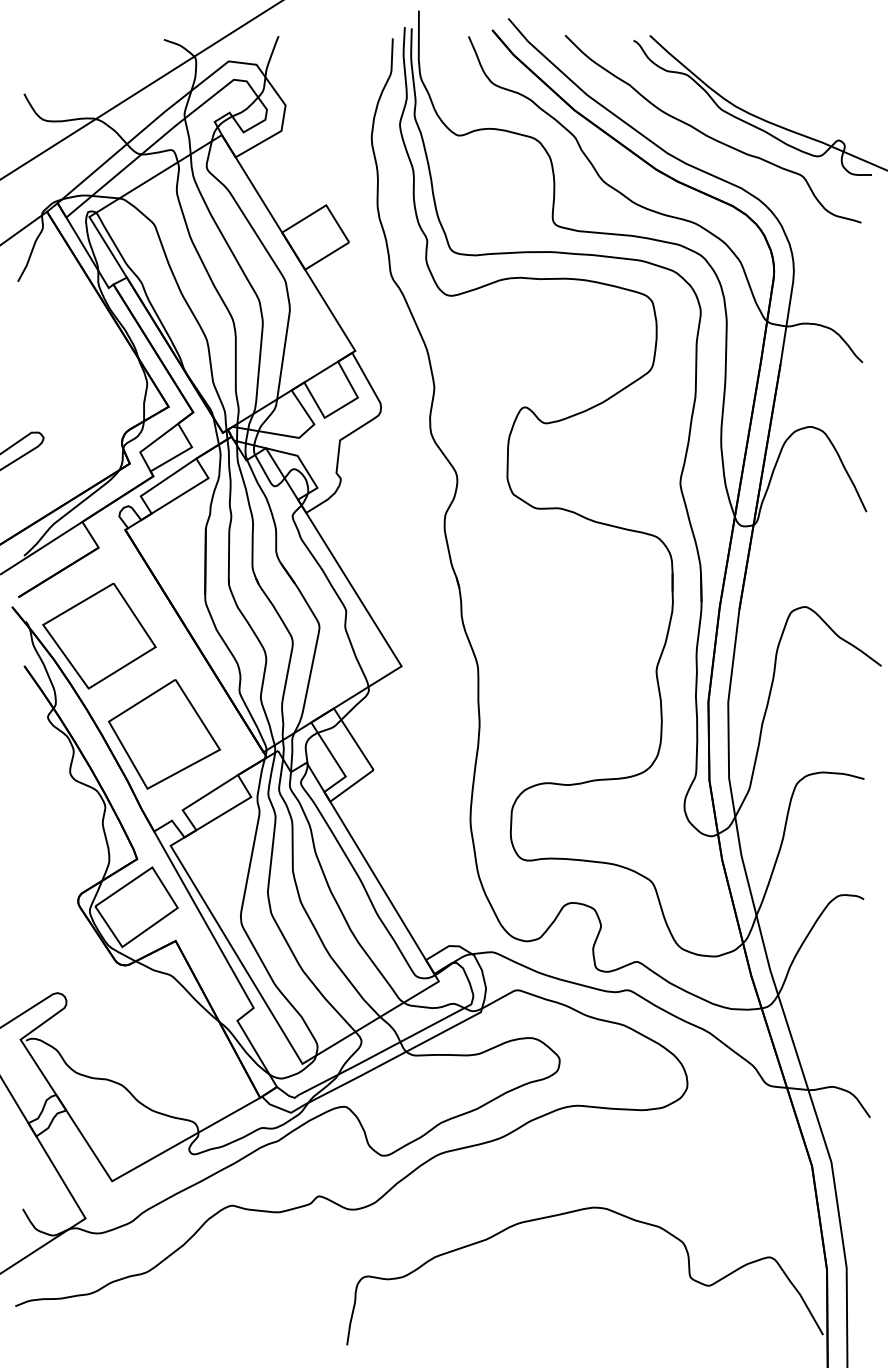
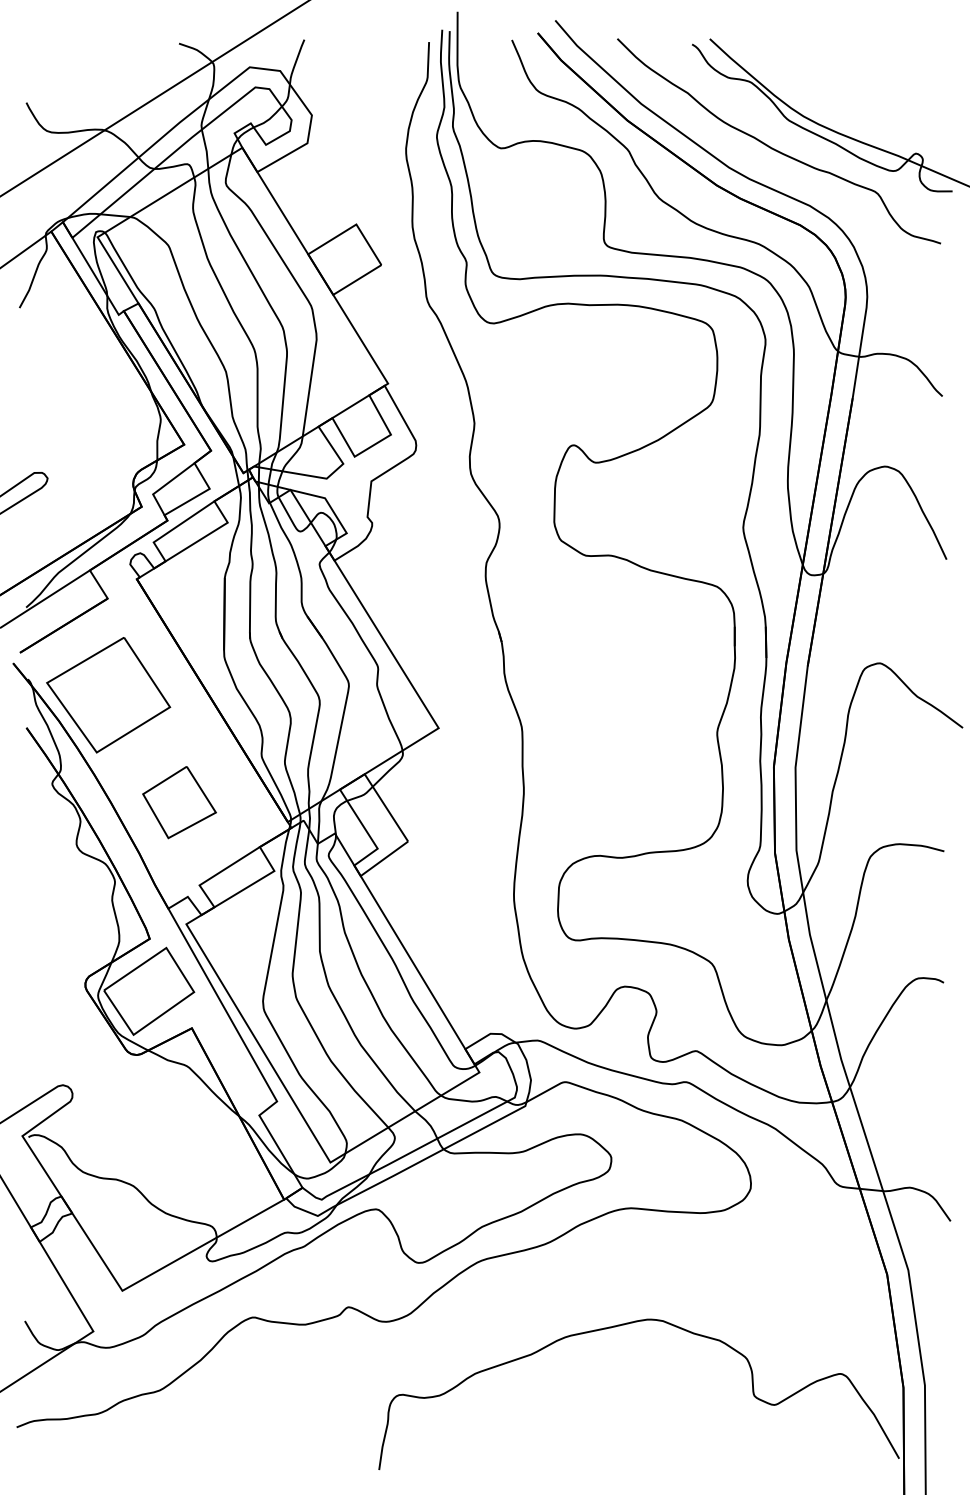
part: (164, 734) -> (179, 802), size x0.6

